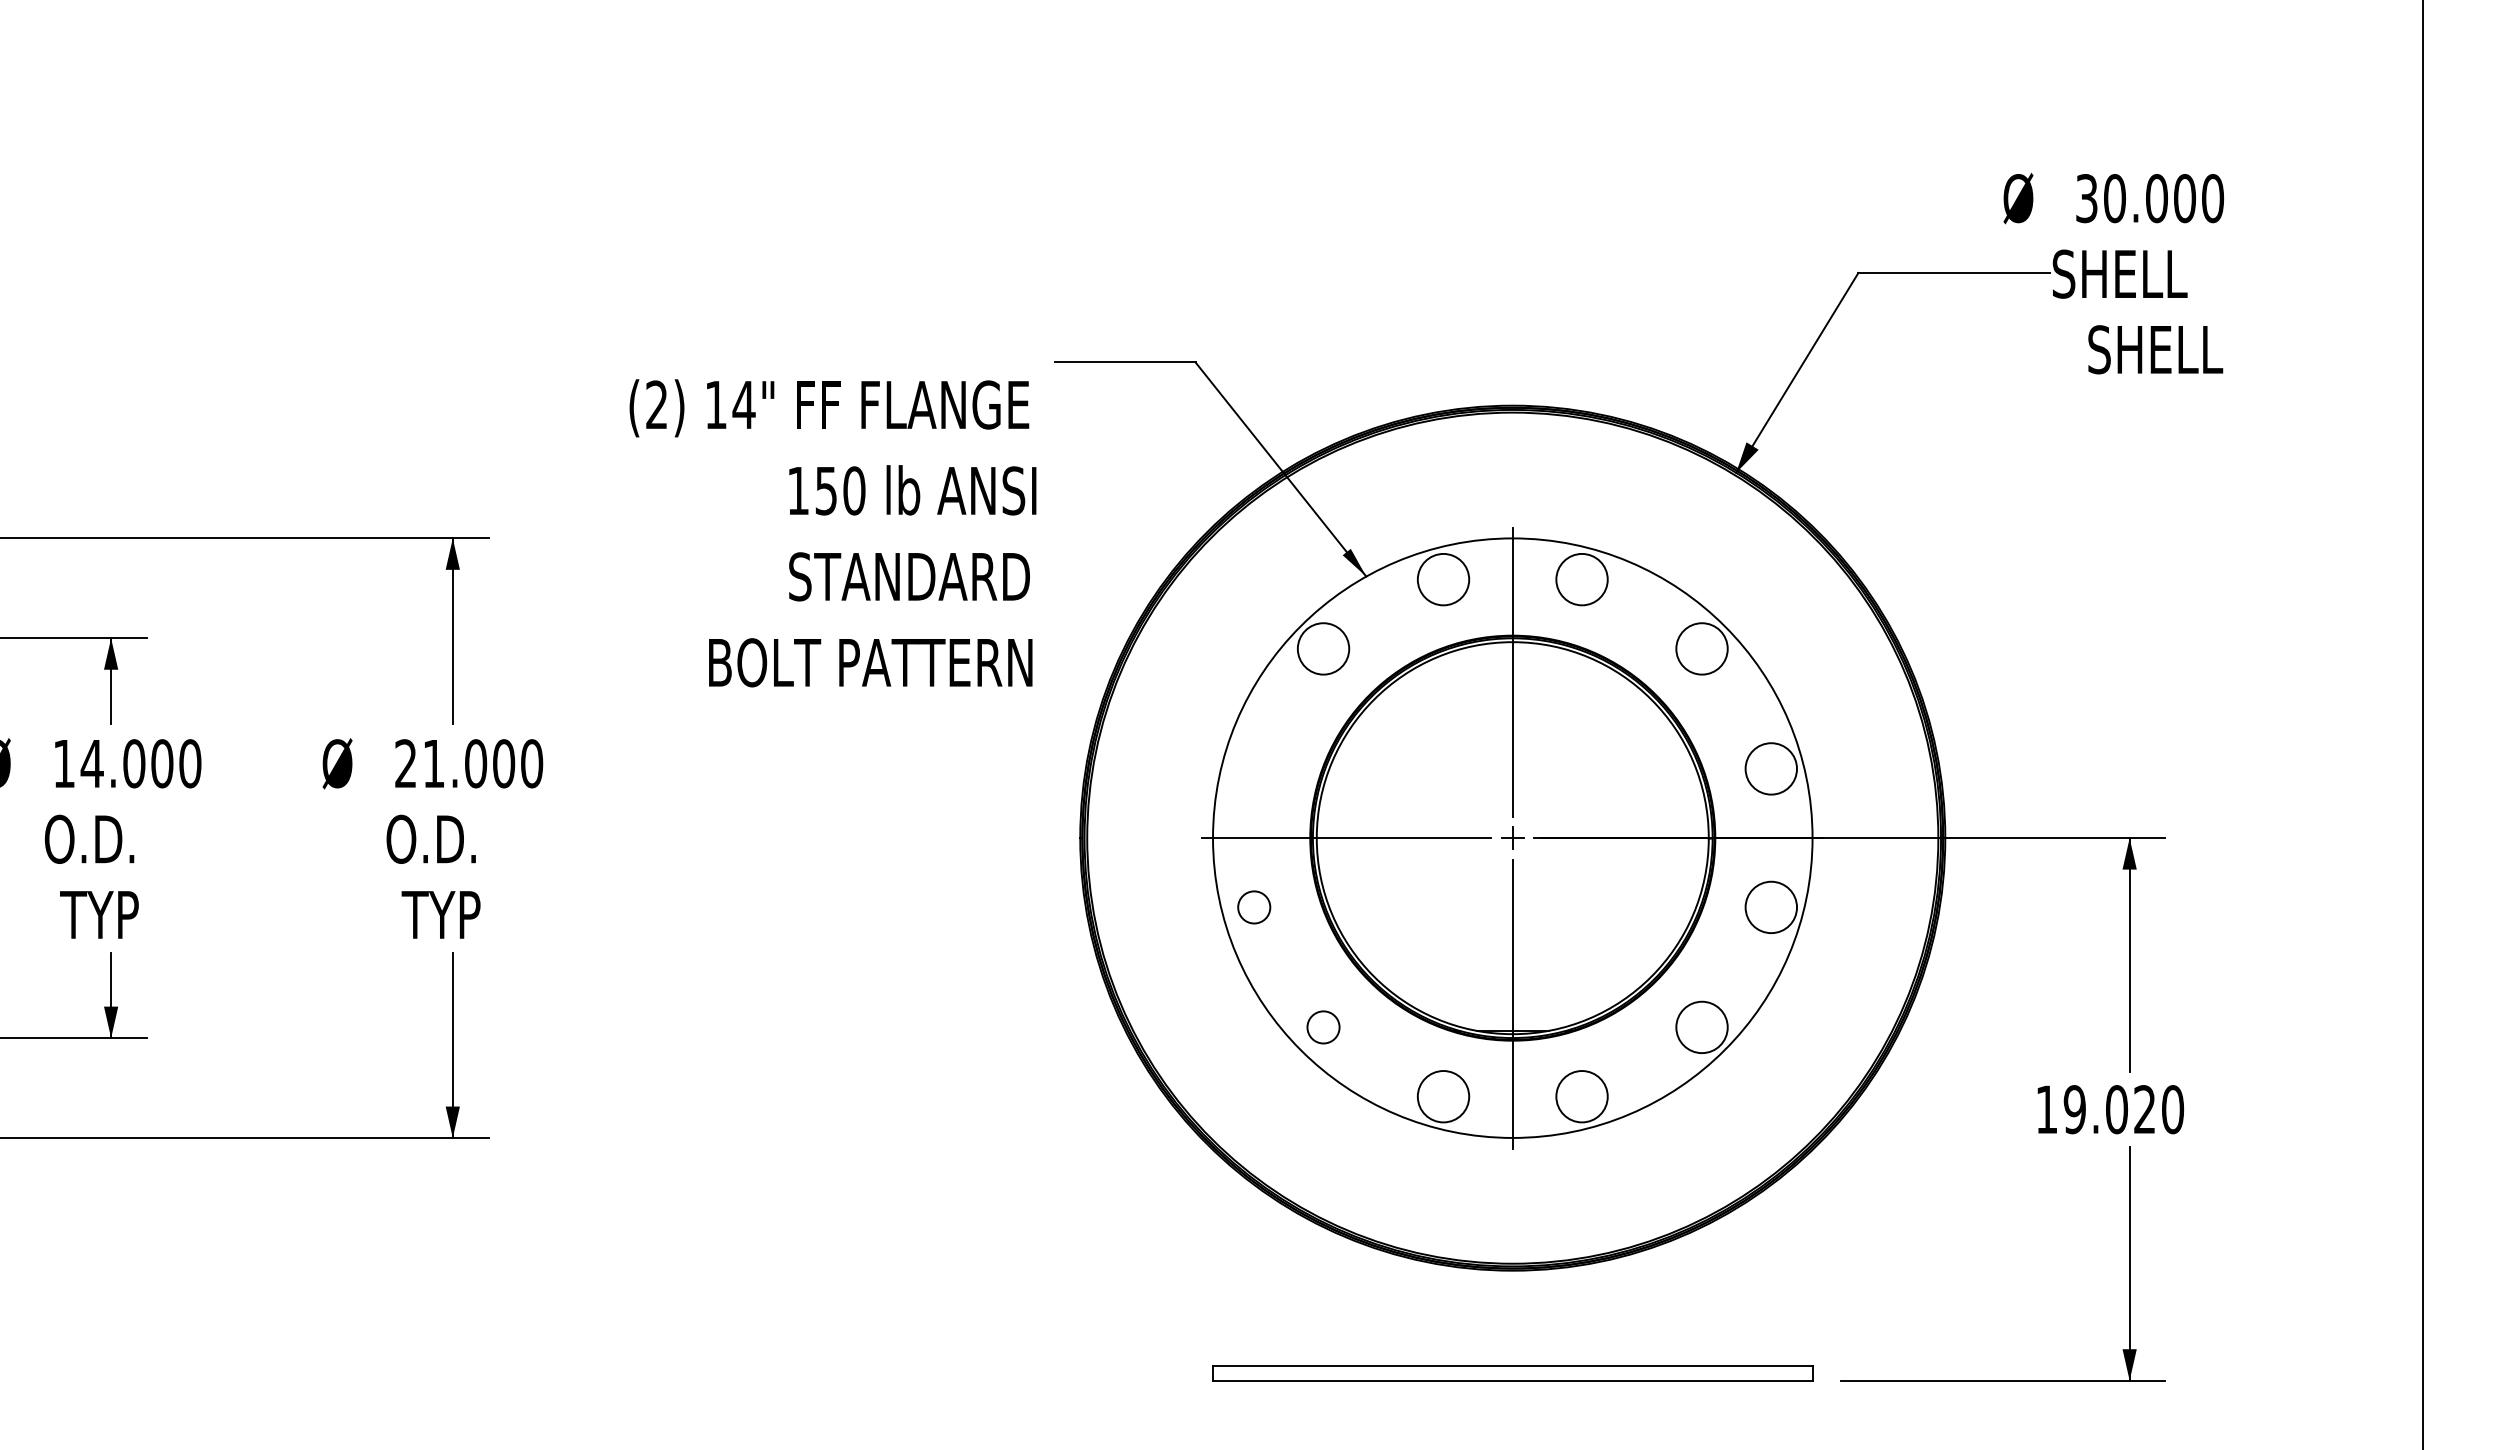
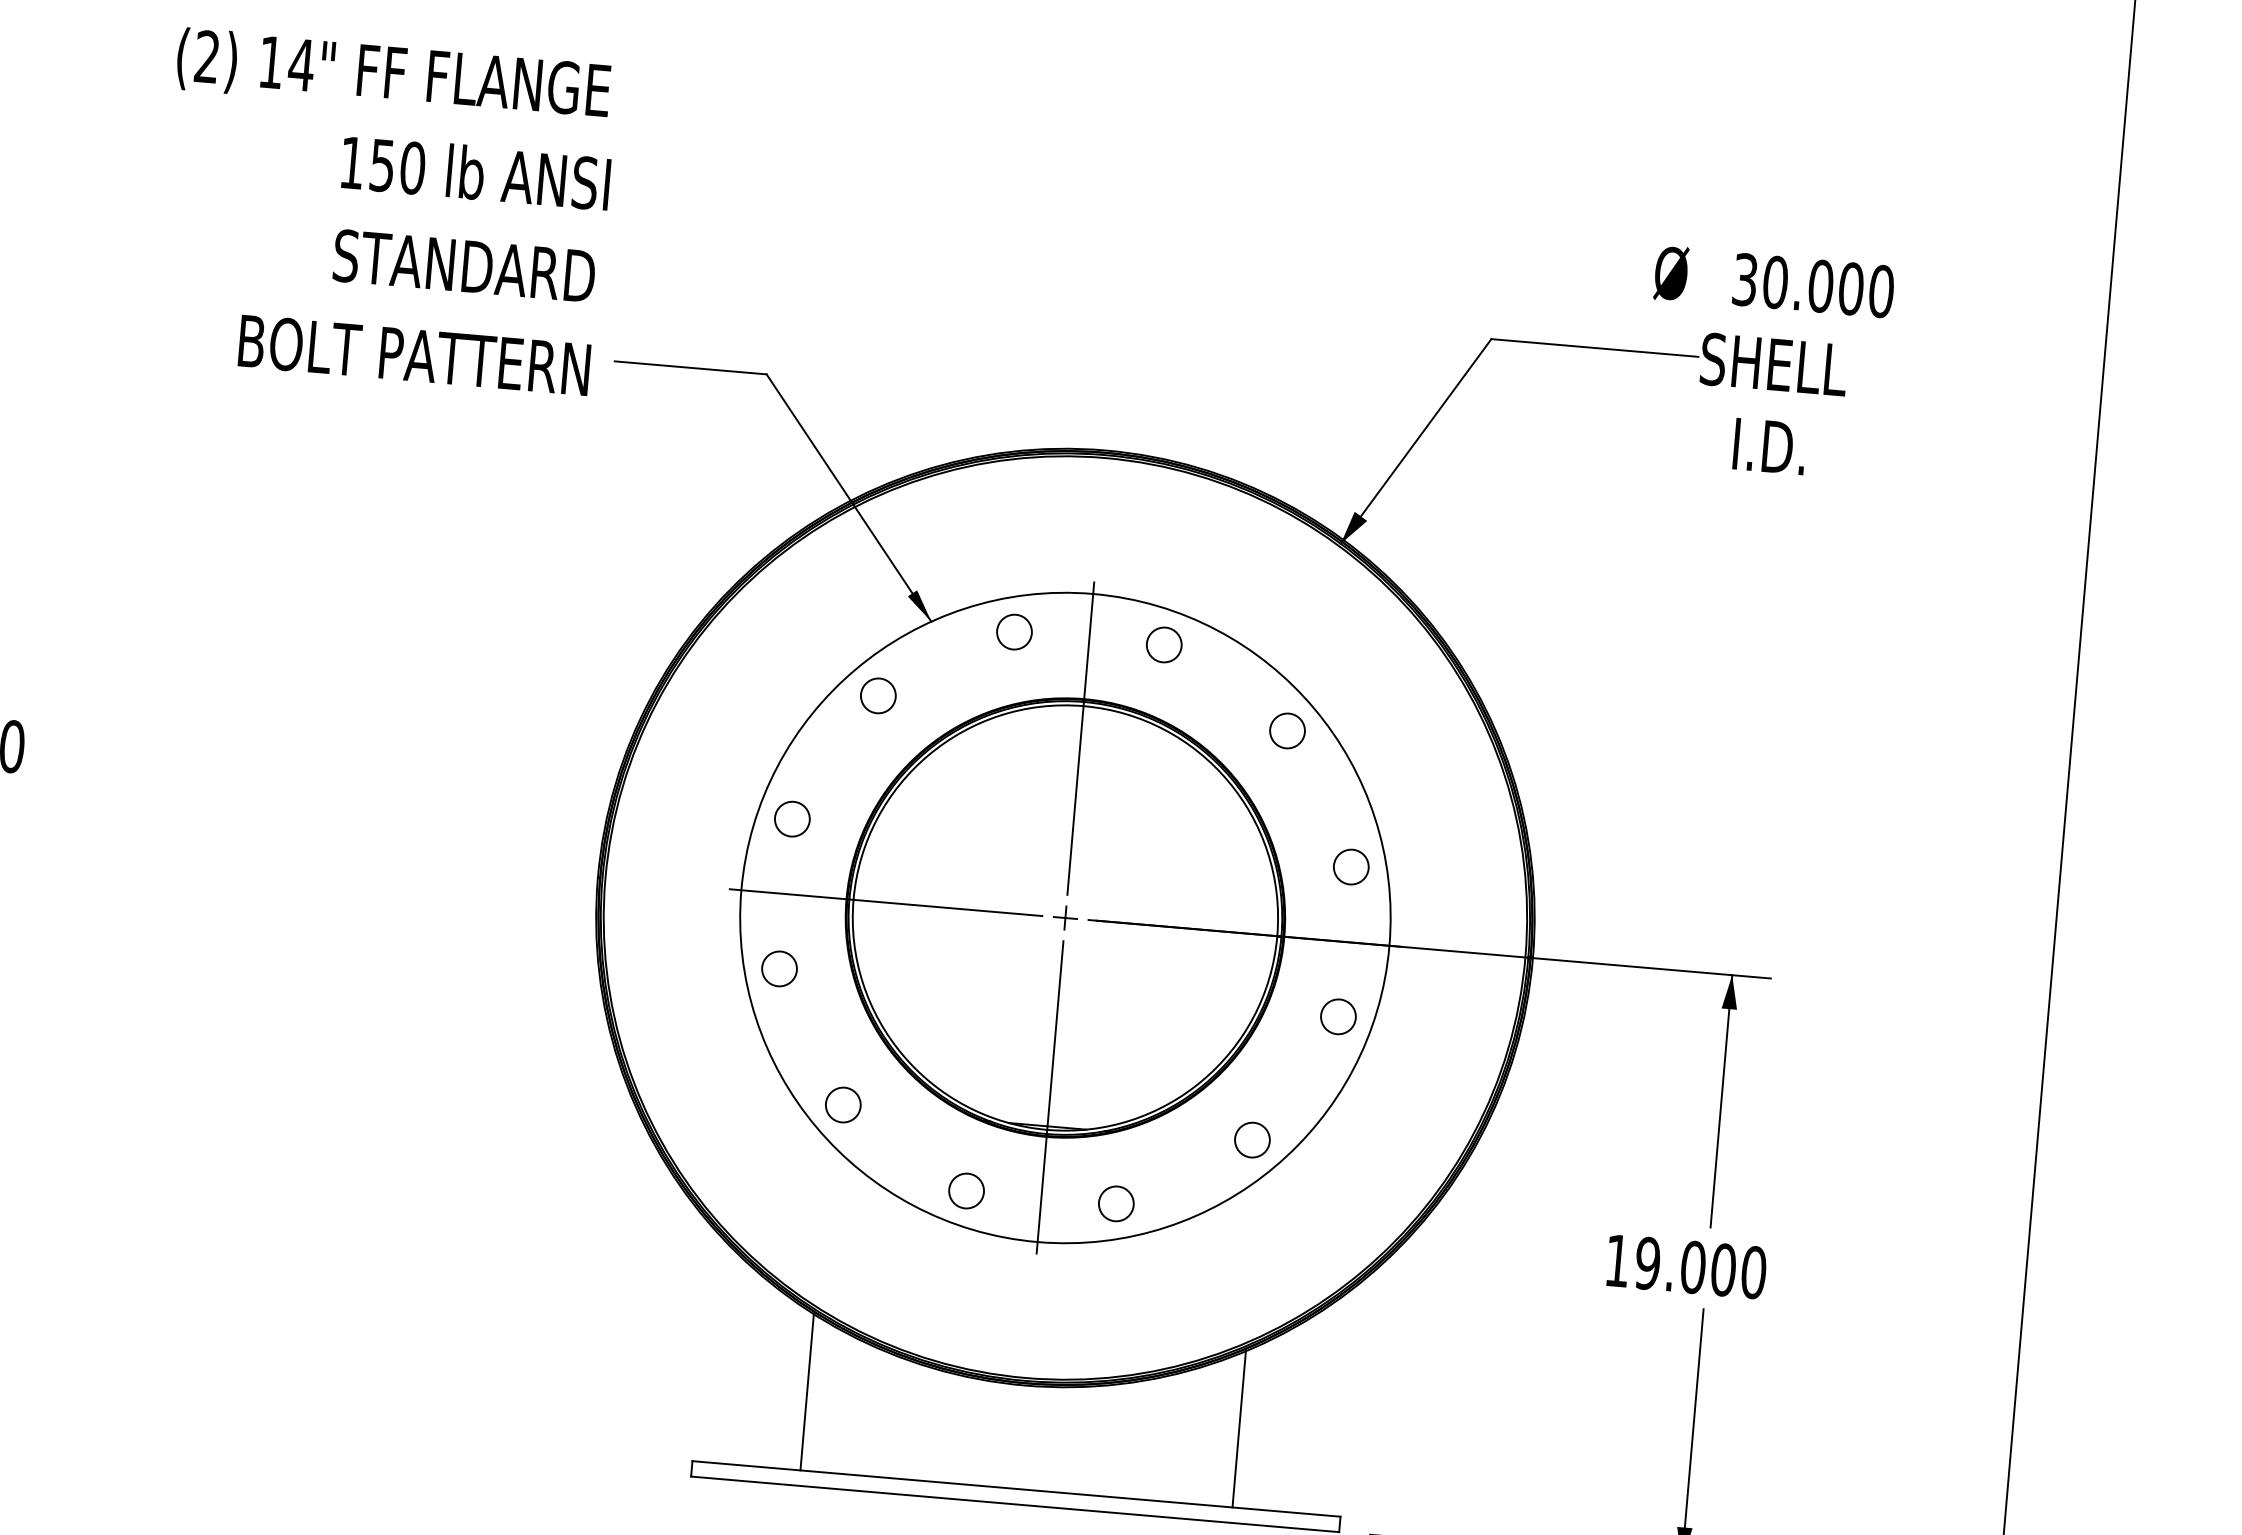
text: (2155, 349) -> (1805, 449), SHELL -> I.D.
text: (832, 533) -> (385, 212), moved
circle: (1443, 579) -> (1014, 631), size x0.62
circle: (1582, 579) -> (1164, 644), size x0.62
circle: (1323, 648) -> (878, 695), size x0.62
circle: (1701, 648) -> (1286, 730), size x0.62
circle: (1254, 768) -> (792, 818), added
circle: (1771, 768) -> (1351, 866), size x0.62
circle: (1771, 907) -> (1338, 1016), size x0.62
circle: (1701, 1027) -> (1251, 1140), size x0.62
circle: (1443, 1096) -> (966, 1190), size x0.62
circle: (1582, 1096) -> (1116, 1203), size x0.62
text: (2145, 1109) -> (1724, 1269), 19.020 -> 19.000
line: (1312, 1293) -> (806, 1391), added
line: (1712, 1293) -> (1239, 1428), added

